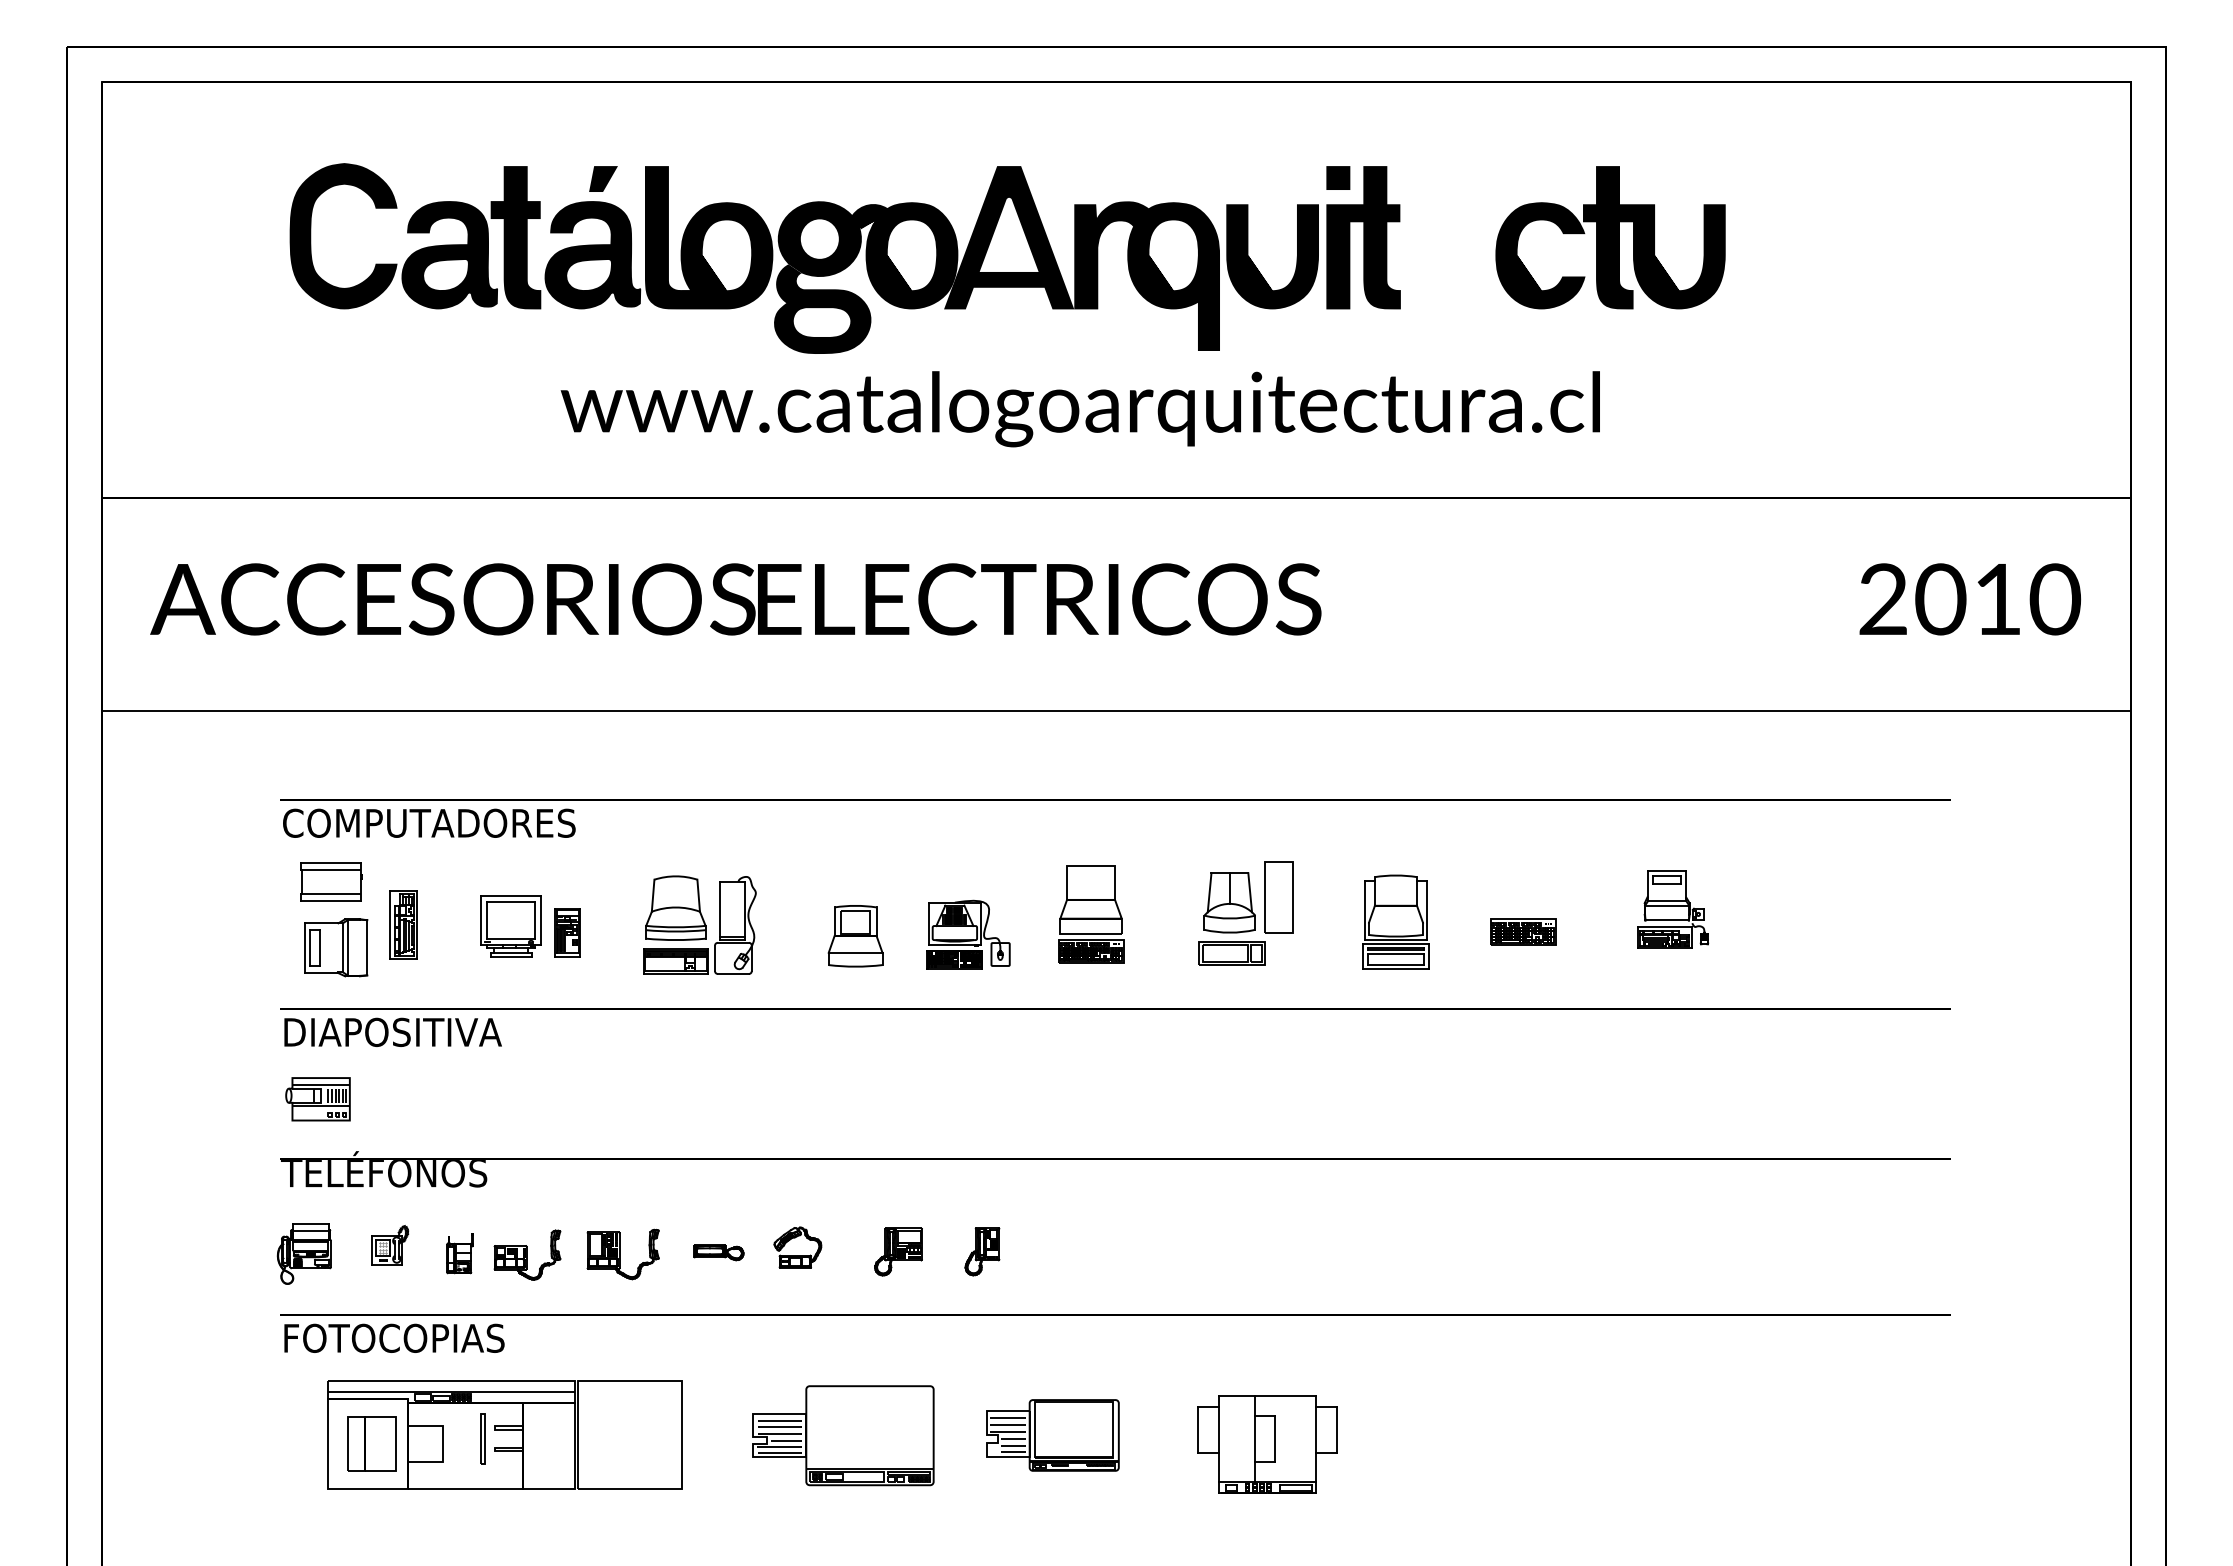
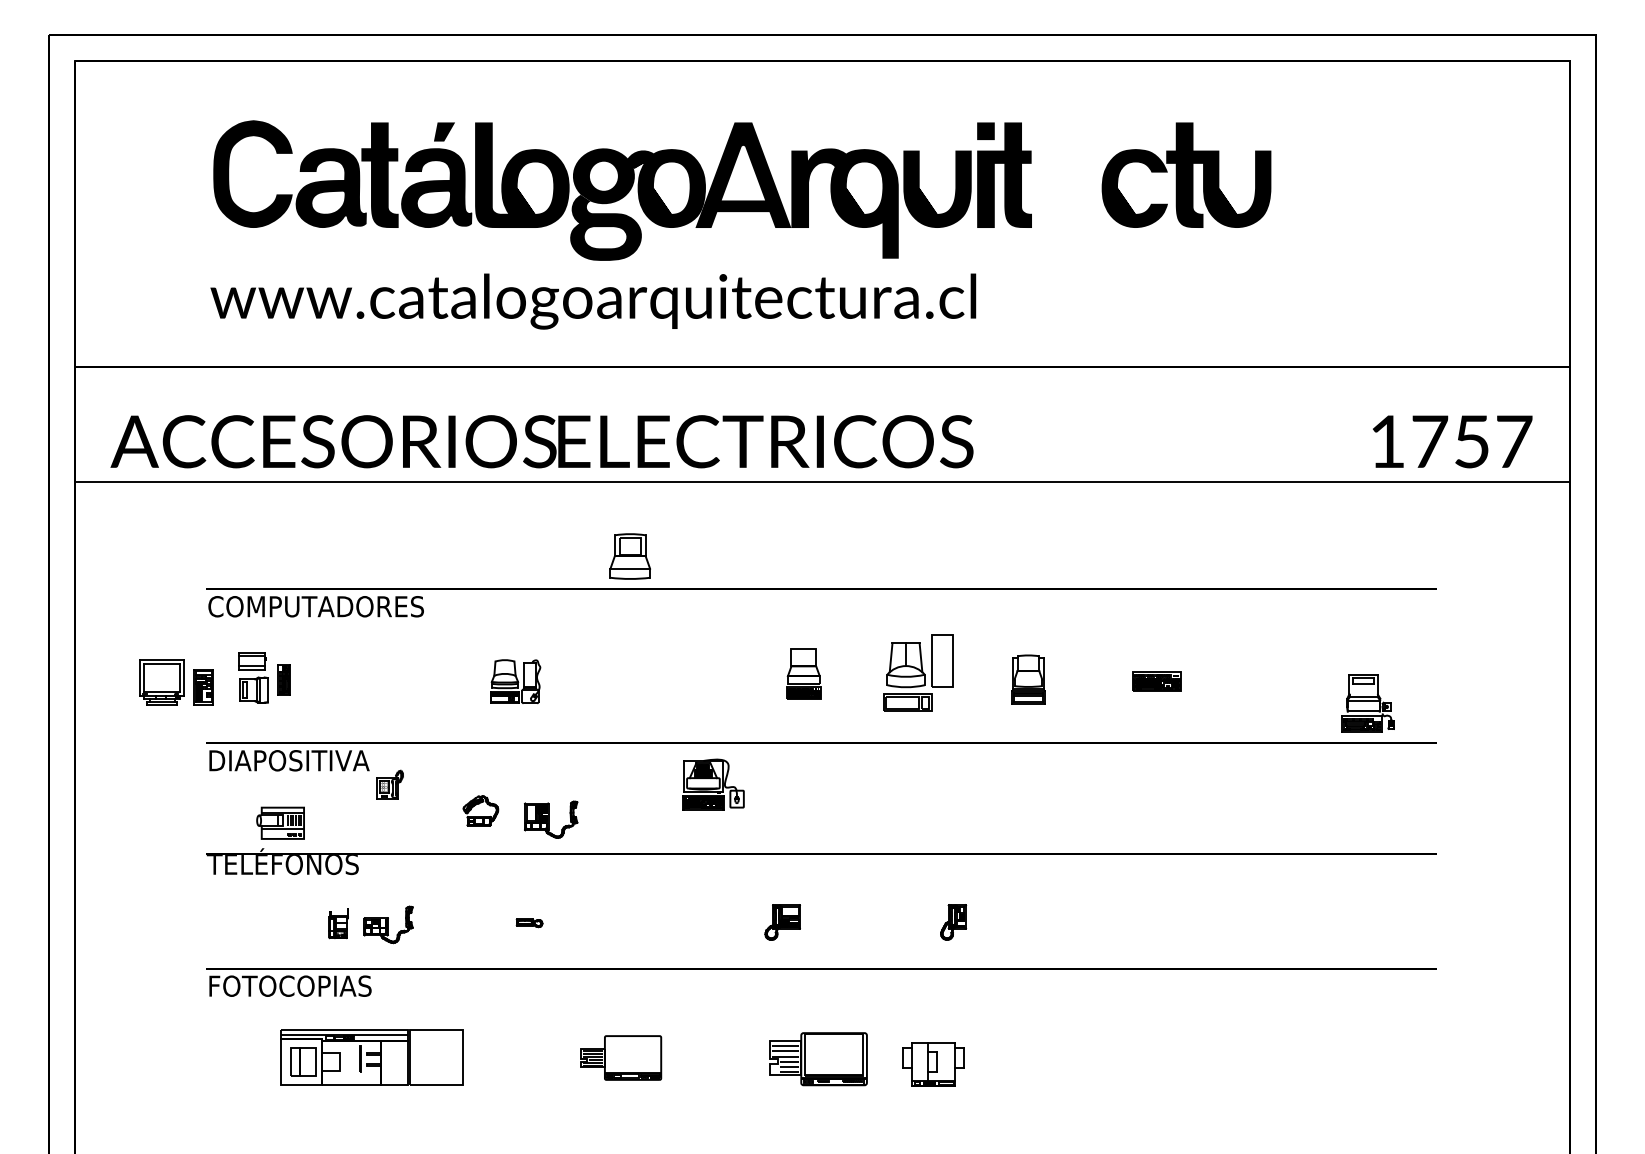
text: (1079, 409) -> (592, 301), moved
text: (1970, 599) -> (1451, 441), 2010 -> 1757
line: (1116, 710) -> (822, 482), moved
part: (1673, 909) -> (1368, 703), moved
part: (1091, 914) -> (804, 673), size x0.7
part: (358, 919) -> (264, 677), size x0.6
part: (1395, 921) -> (1028, 679), size x0.7
part: (699, 924) -> (515, 681), size x0.6
part: (530, 926) -> (176, 682), moved
part: (1523, 931) -> (1157, 681), moved
part: (968, 934) -> (713, 784), moved
part: (855, 936) -> (630, 556), moved
part: (317, 1099) -> (280, 823), moved
part: (390, 1245) -> (389, 785), moved
part: (898, 1251) -> (782, 922), moved
part: (982, 1251) -> (953, 922), moved
part: (718, 1252) -> (529, 922), size x0.7
part: (303, 1253) -> (223, 923), removed
part: (622, 1254) -> (550, 819), moved
part: (797, 1255) -> (480, 816), moved
part: (504, 1434) -> (371, 1057), size x0.7
part: (843, 1435) -> (621, 1057), size x0.6
part: (1052, 1435) -> (818, 1059), moved
part: (1267, 1444) -> (933, 1064), size x0.6

